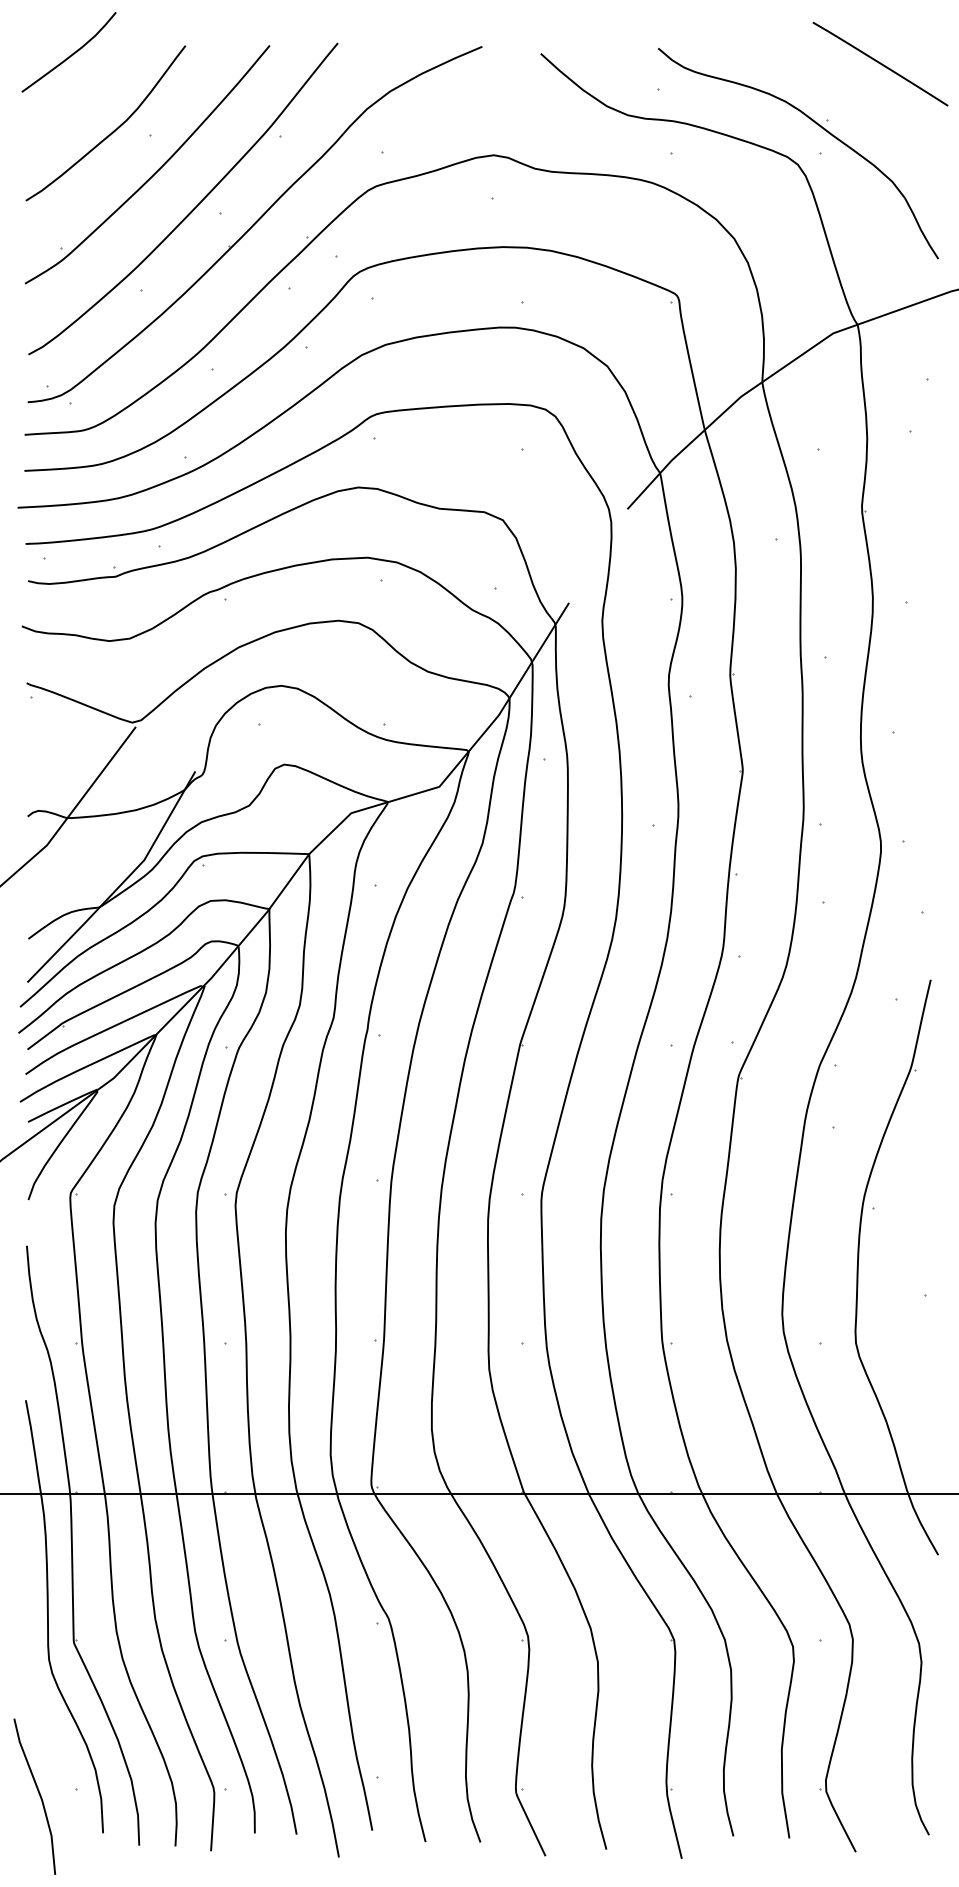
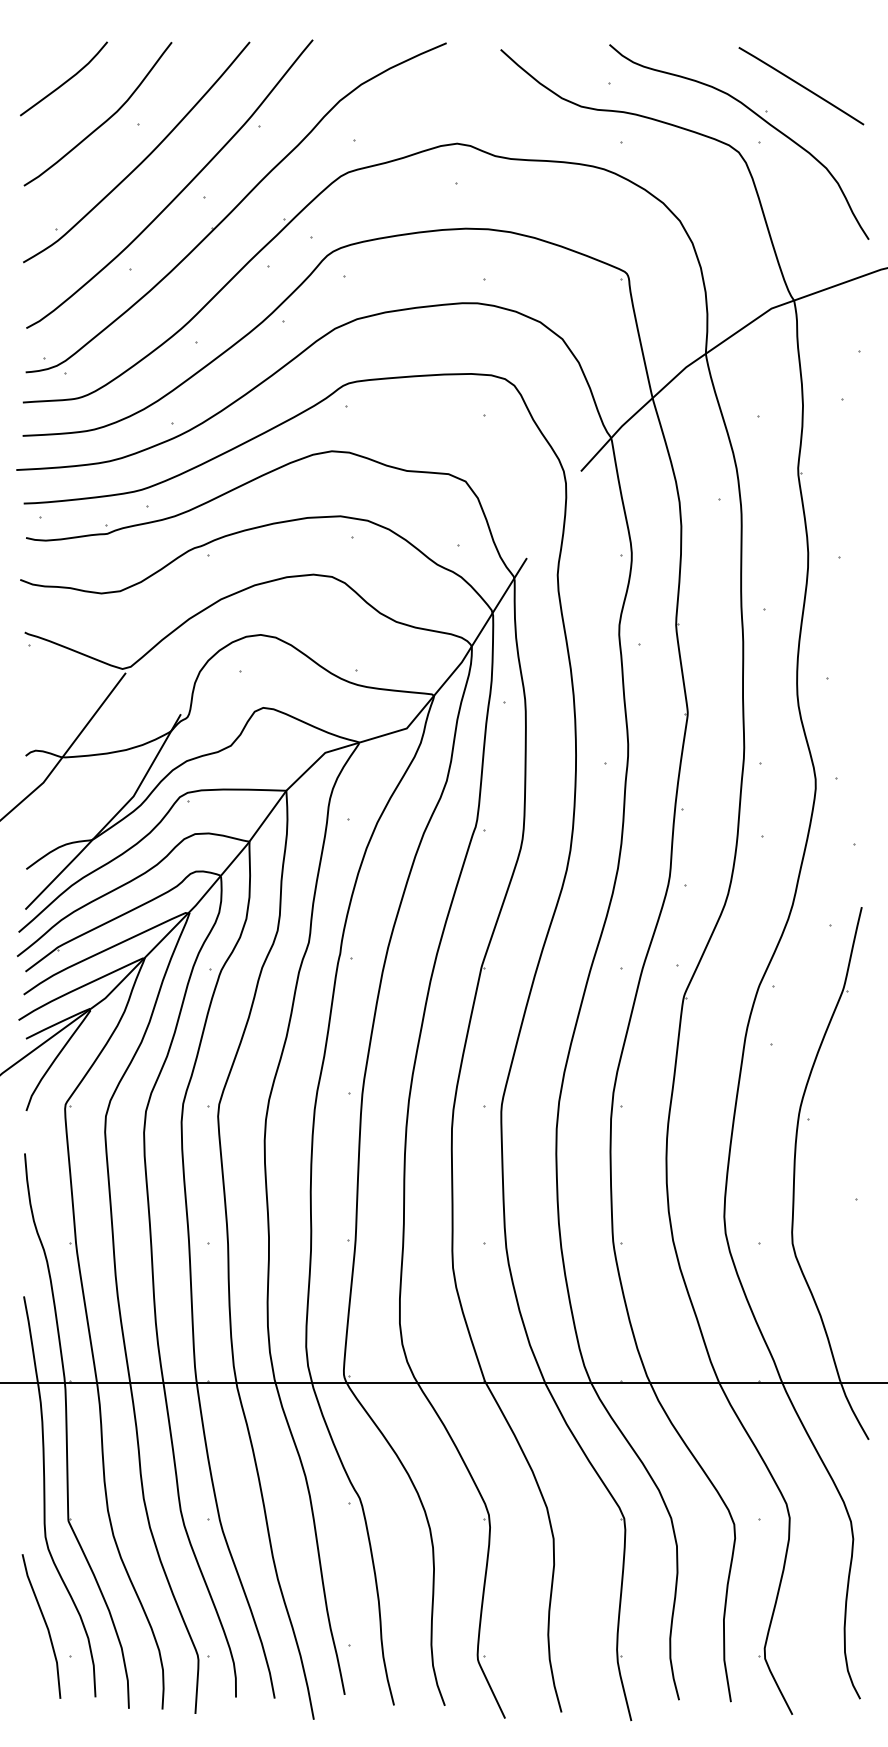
curve: (69, 55) -> (64, 81), moved
line: (880, 63) -> (801, 85), moved
curve: (38, 1793) -> (44, 1623), moved

